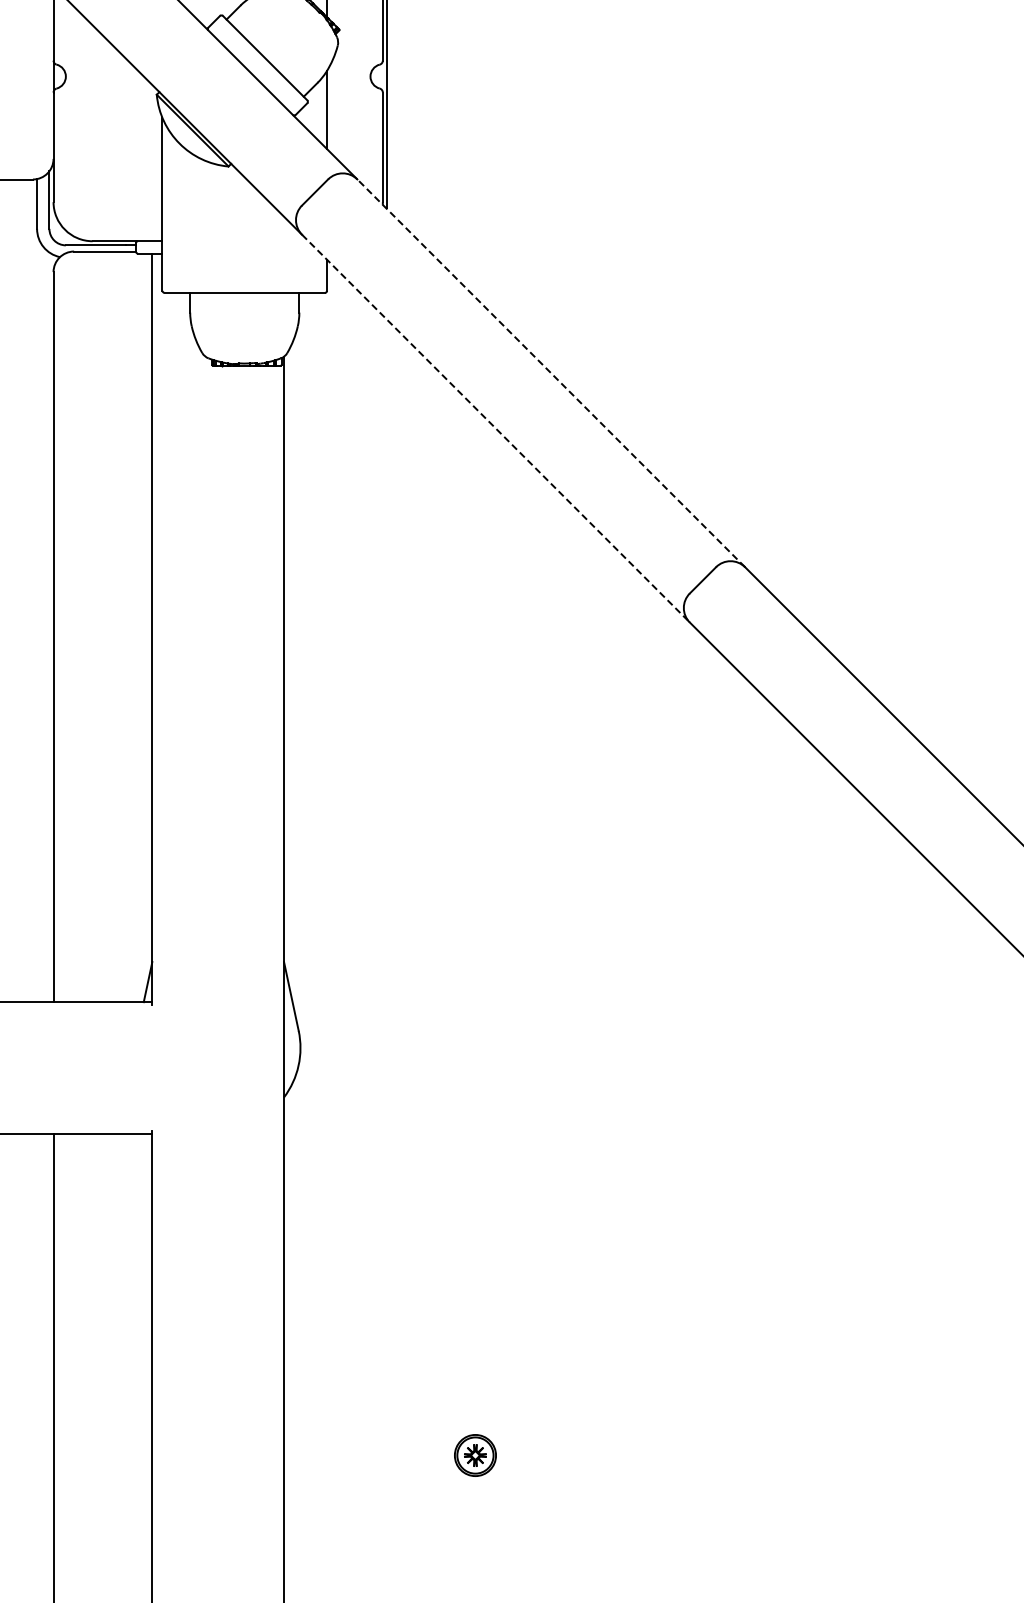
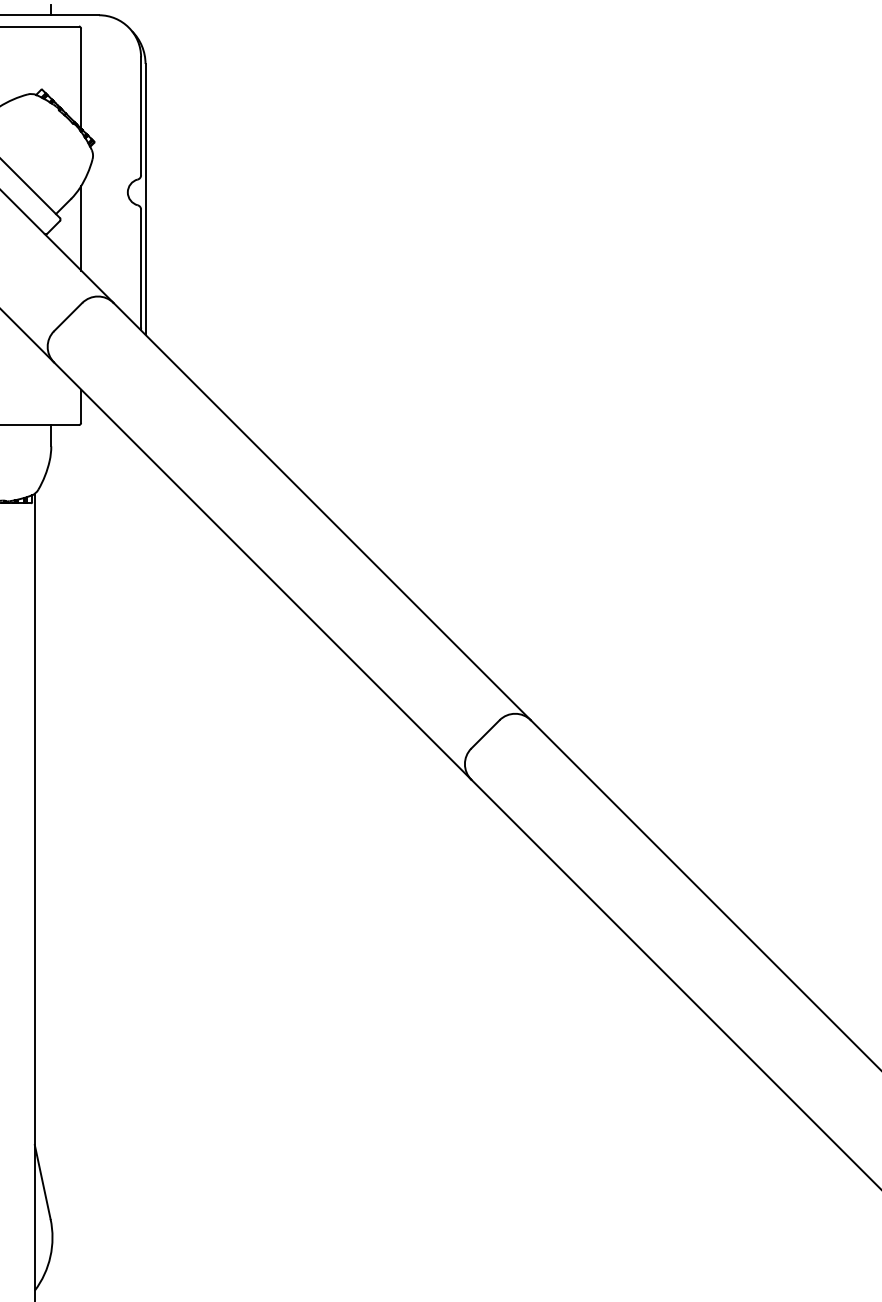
line: (550, 372) -> (321, 510), dashed -> solid
line: (496, 428) -> (263, 571), dashed -> solid

